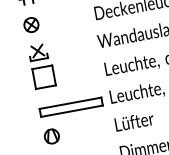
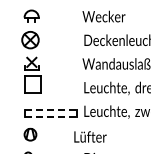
part: (31, 24) -> (30, 39), size x1.4
line: (71, 103) -> (51, 110), solid -> dashed
line: (72, 110) -> (51, 116), solid -> dashed
text: (134, 121) -> (90, 136), moved

